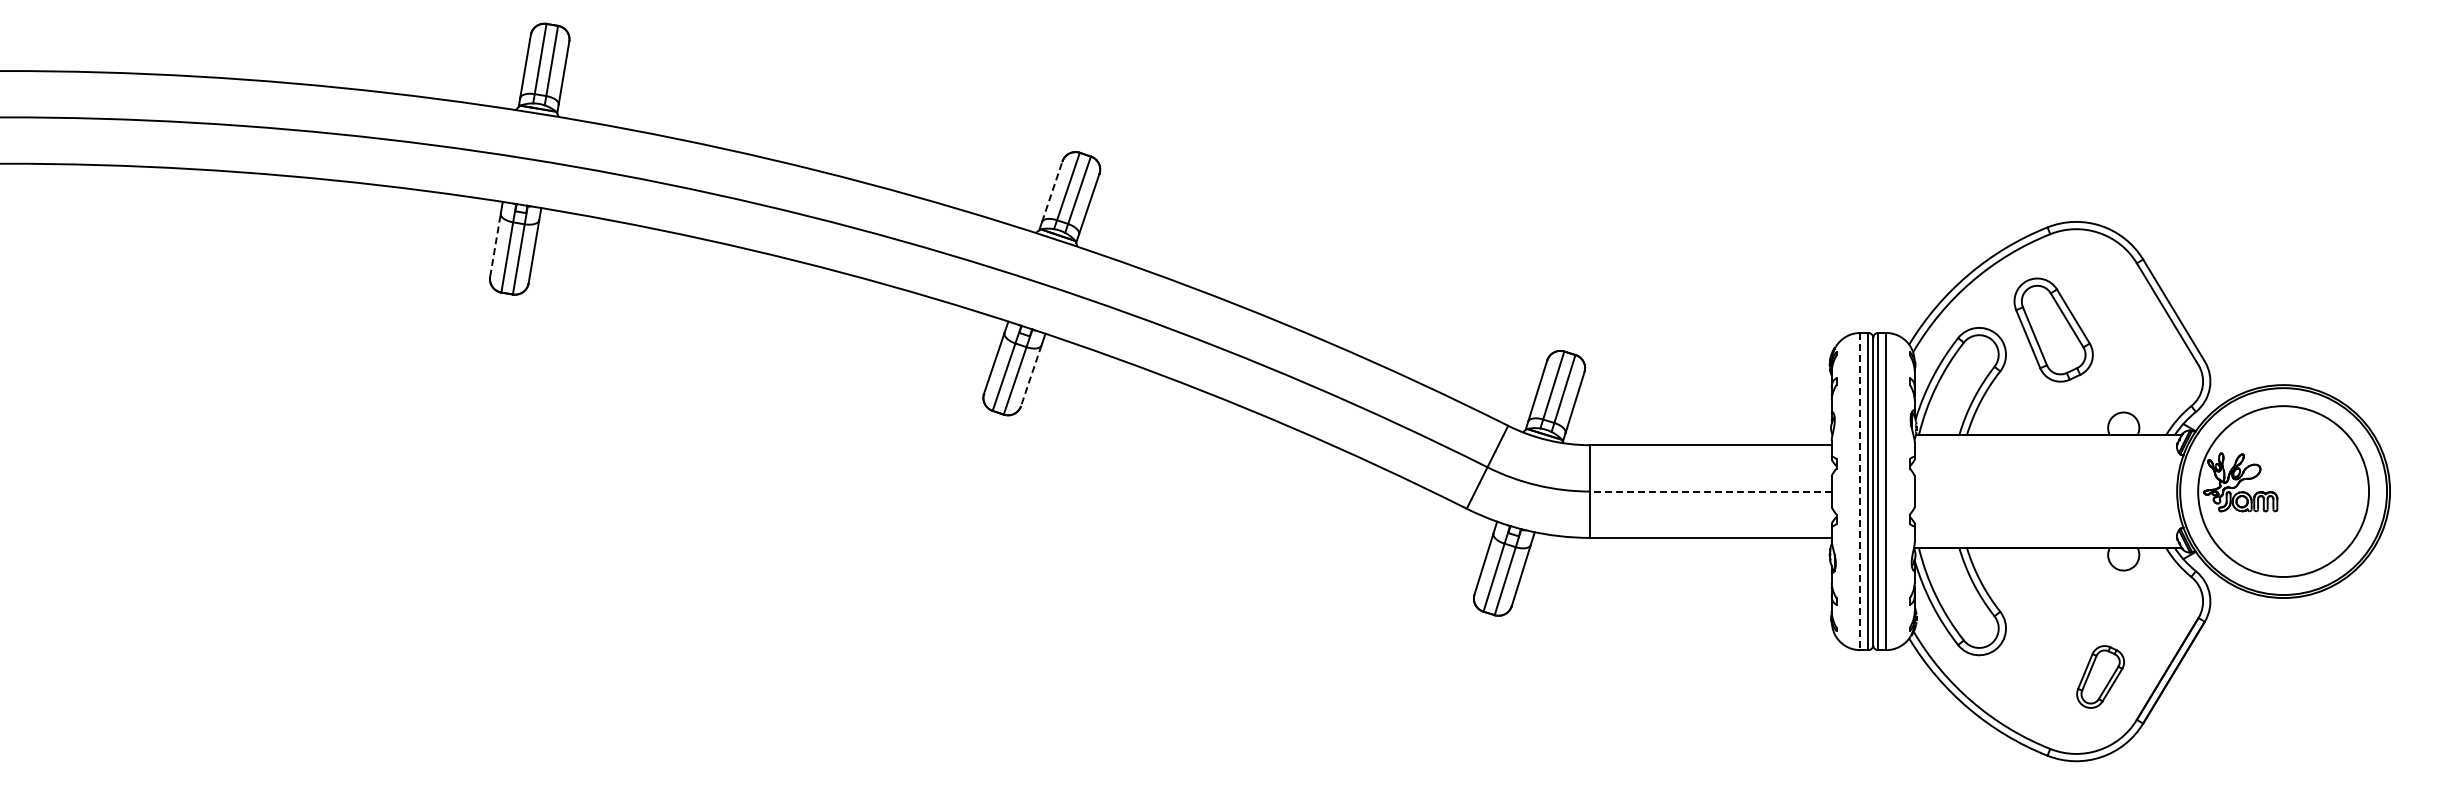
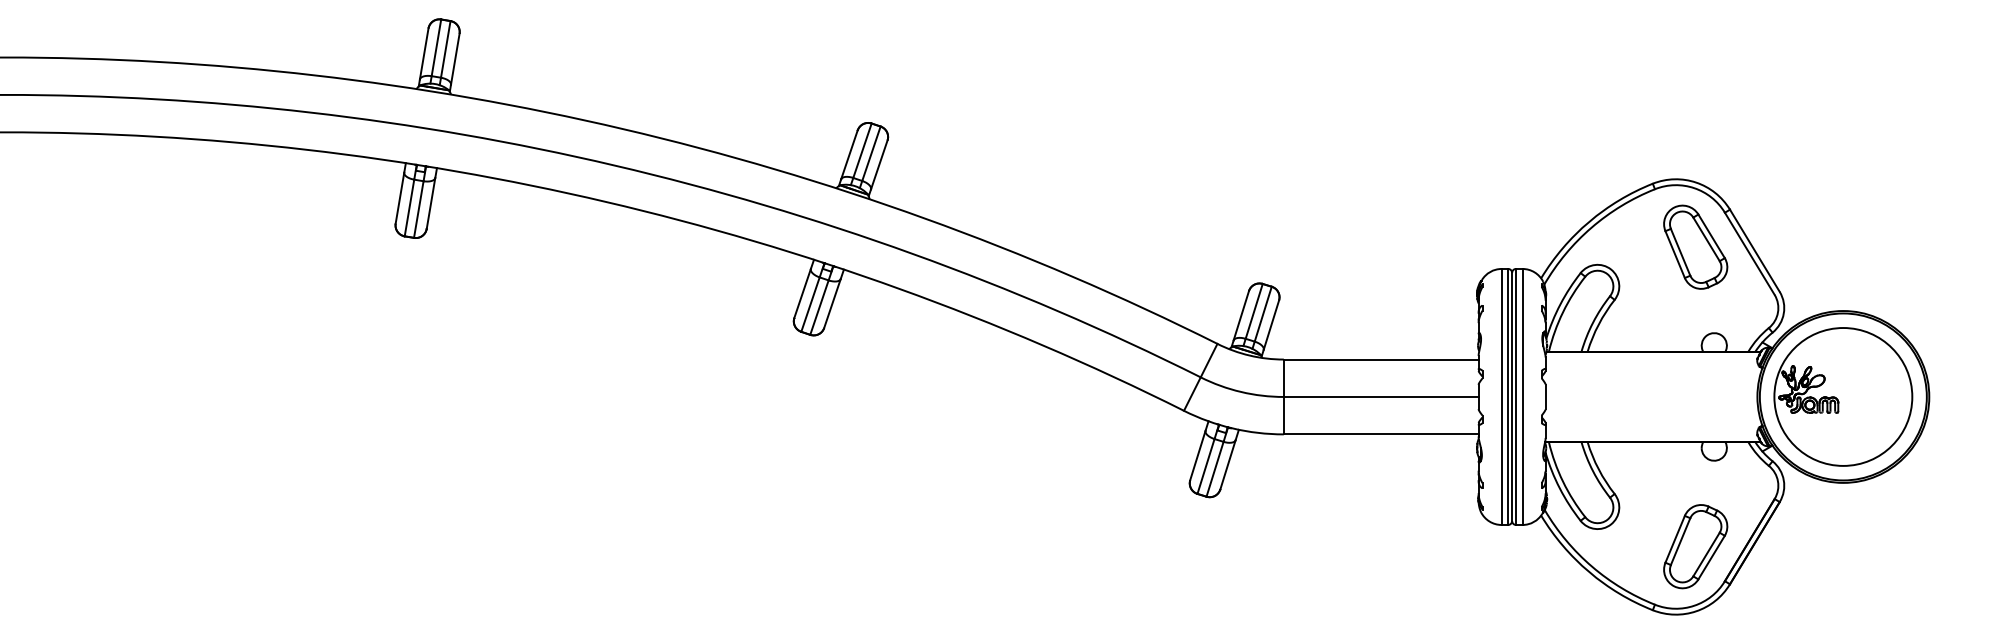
line: (1052, 191) -> (849, 154), dashed -> solid
line: (495, 245) -> (399, 198), dashed -> solid
part: (2053, 329) -> (1695, 246), moved
line: (1031, 375) -> (832, 303), dashed -> solid
line: (1711, 491) -> (1381, 396), dashed -> solid
line: (1860, 491) -> (1501, 396), dashed -> solid
part: (2100, 676) -> (1695, 546), size x1.67

